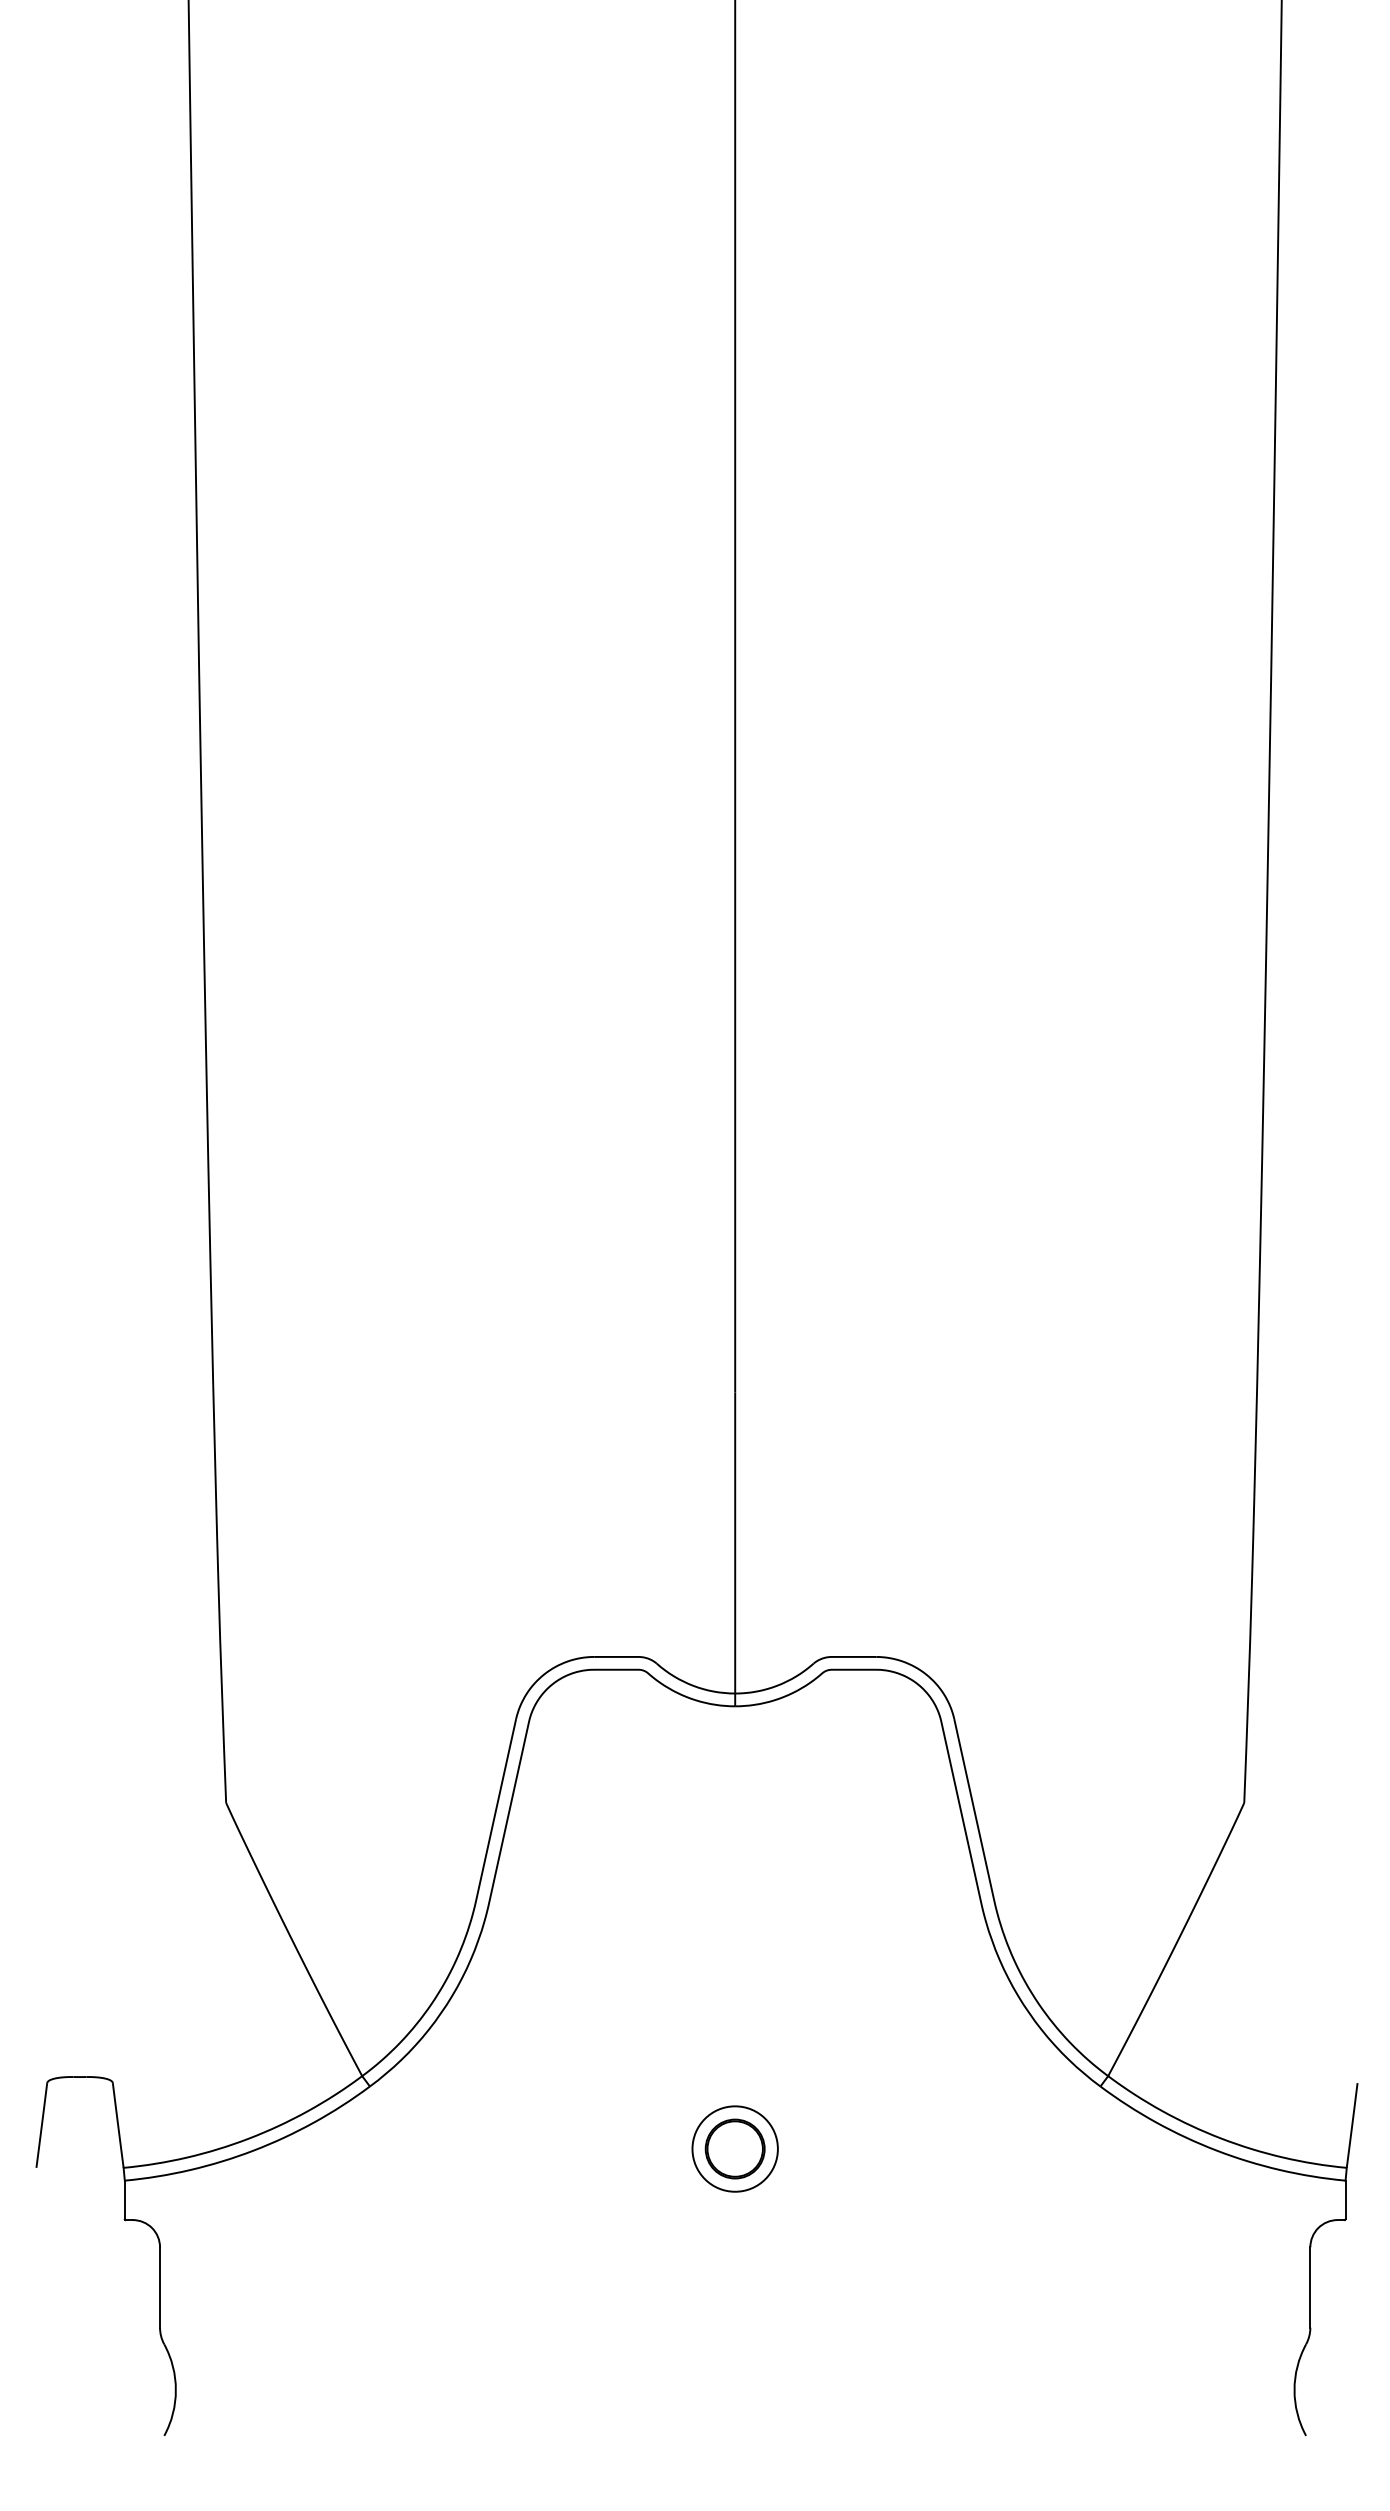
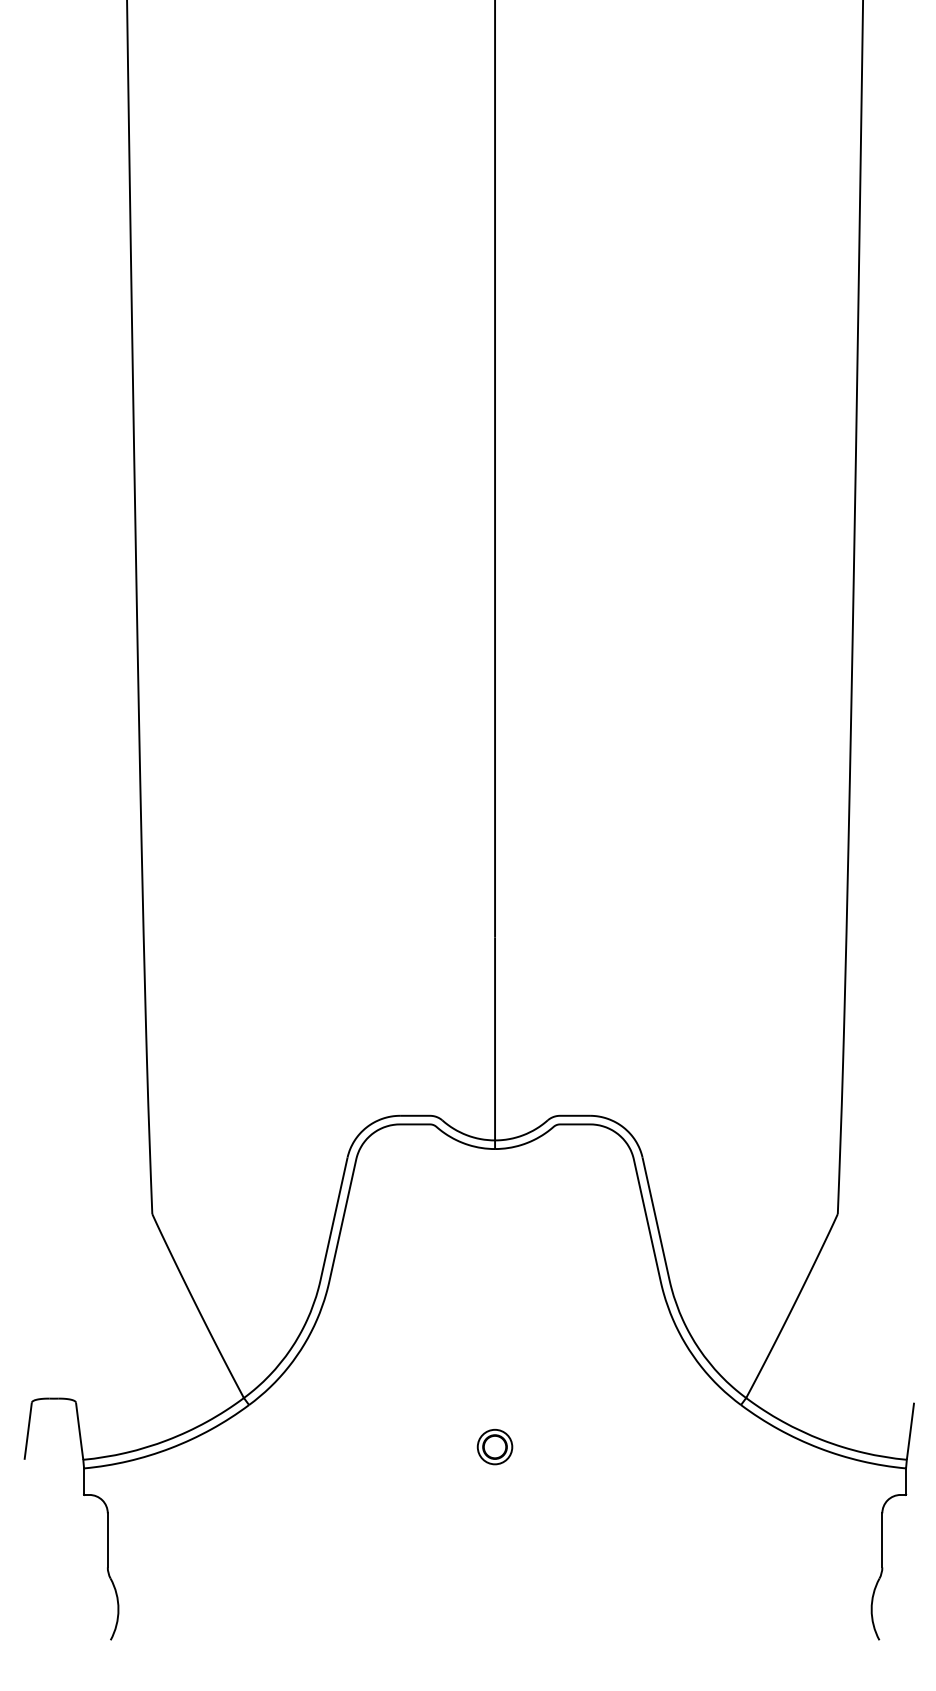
part: (734, 2148) -> (494, 1446), size x0.6

